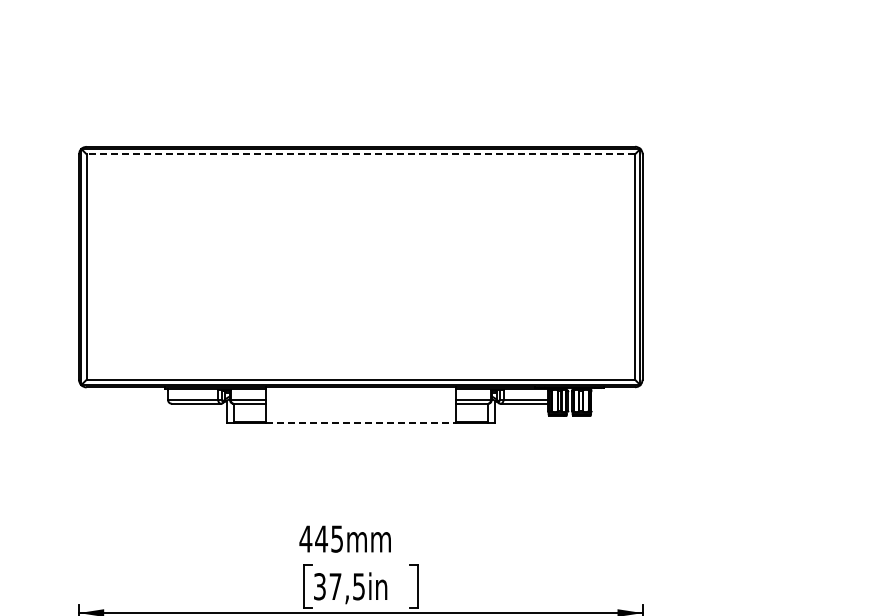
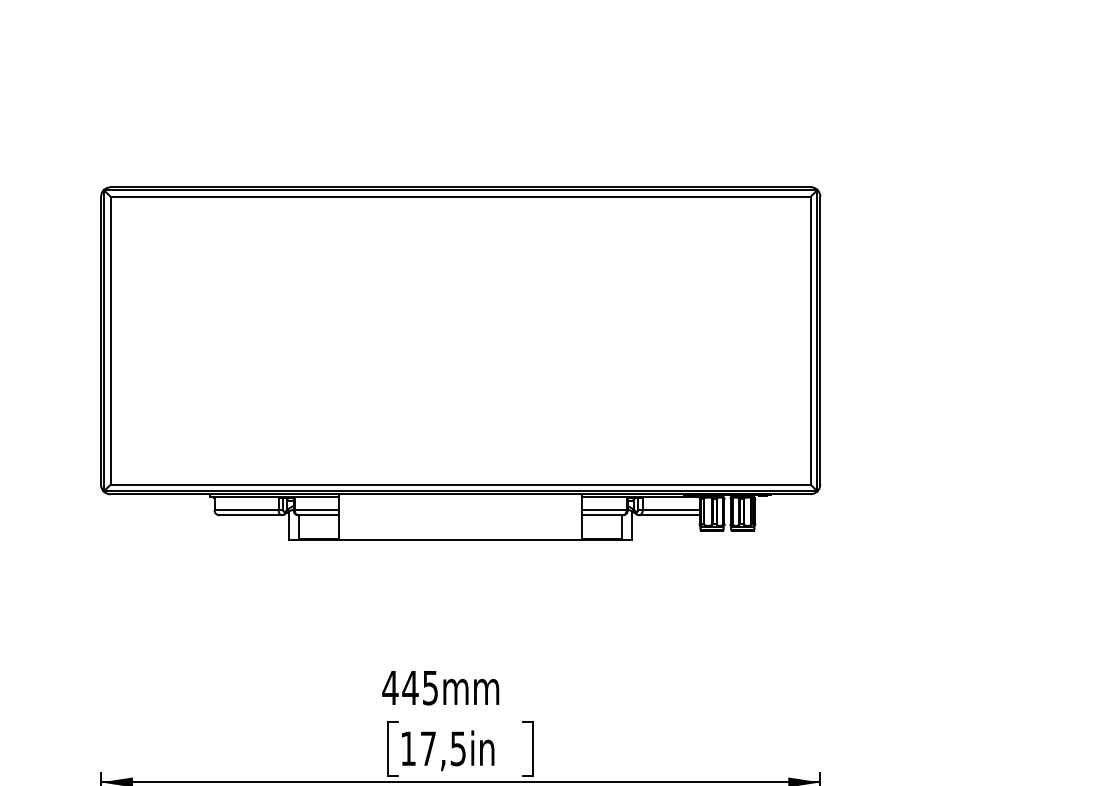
line: (360, 154) -> (460, 197), dashed -> solid
line: (360, 423) -> (460, 540), dashed -> solid
text: (319, 586) -> (407, 748), 37,5in -> 17,5in

